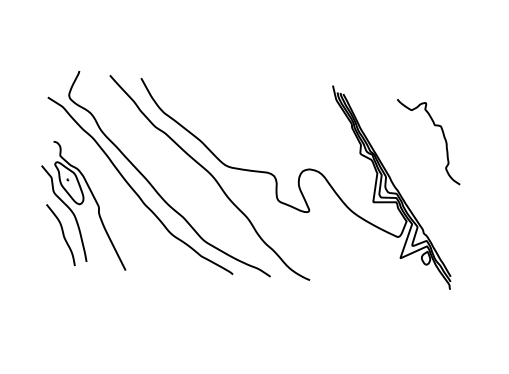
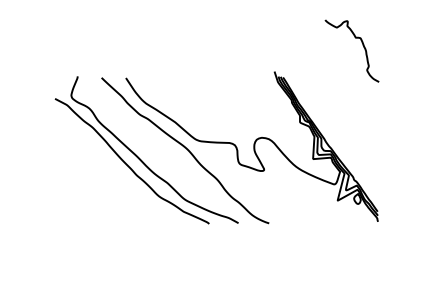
curve: (442, 135) -> (362, 45), moved
part: (84, 204) -> (90, 179), removed

